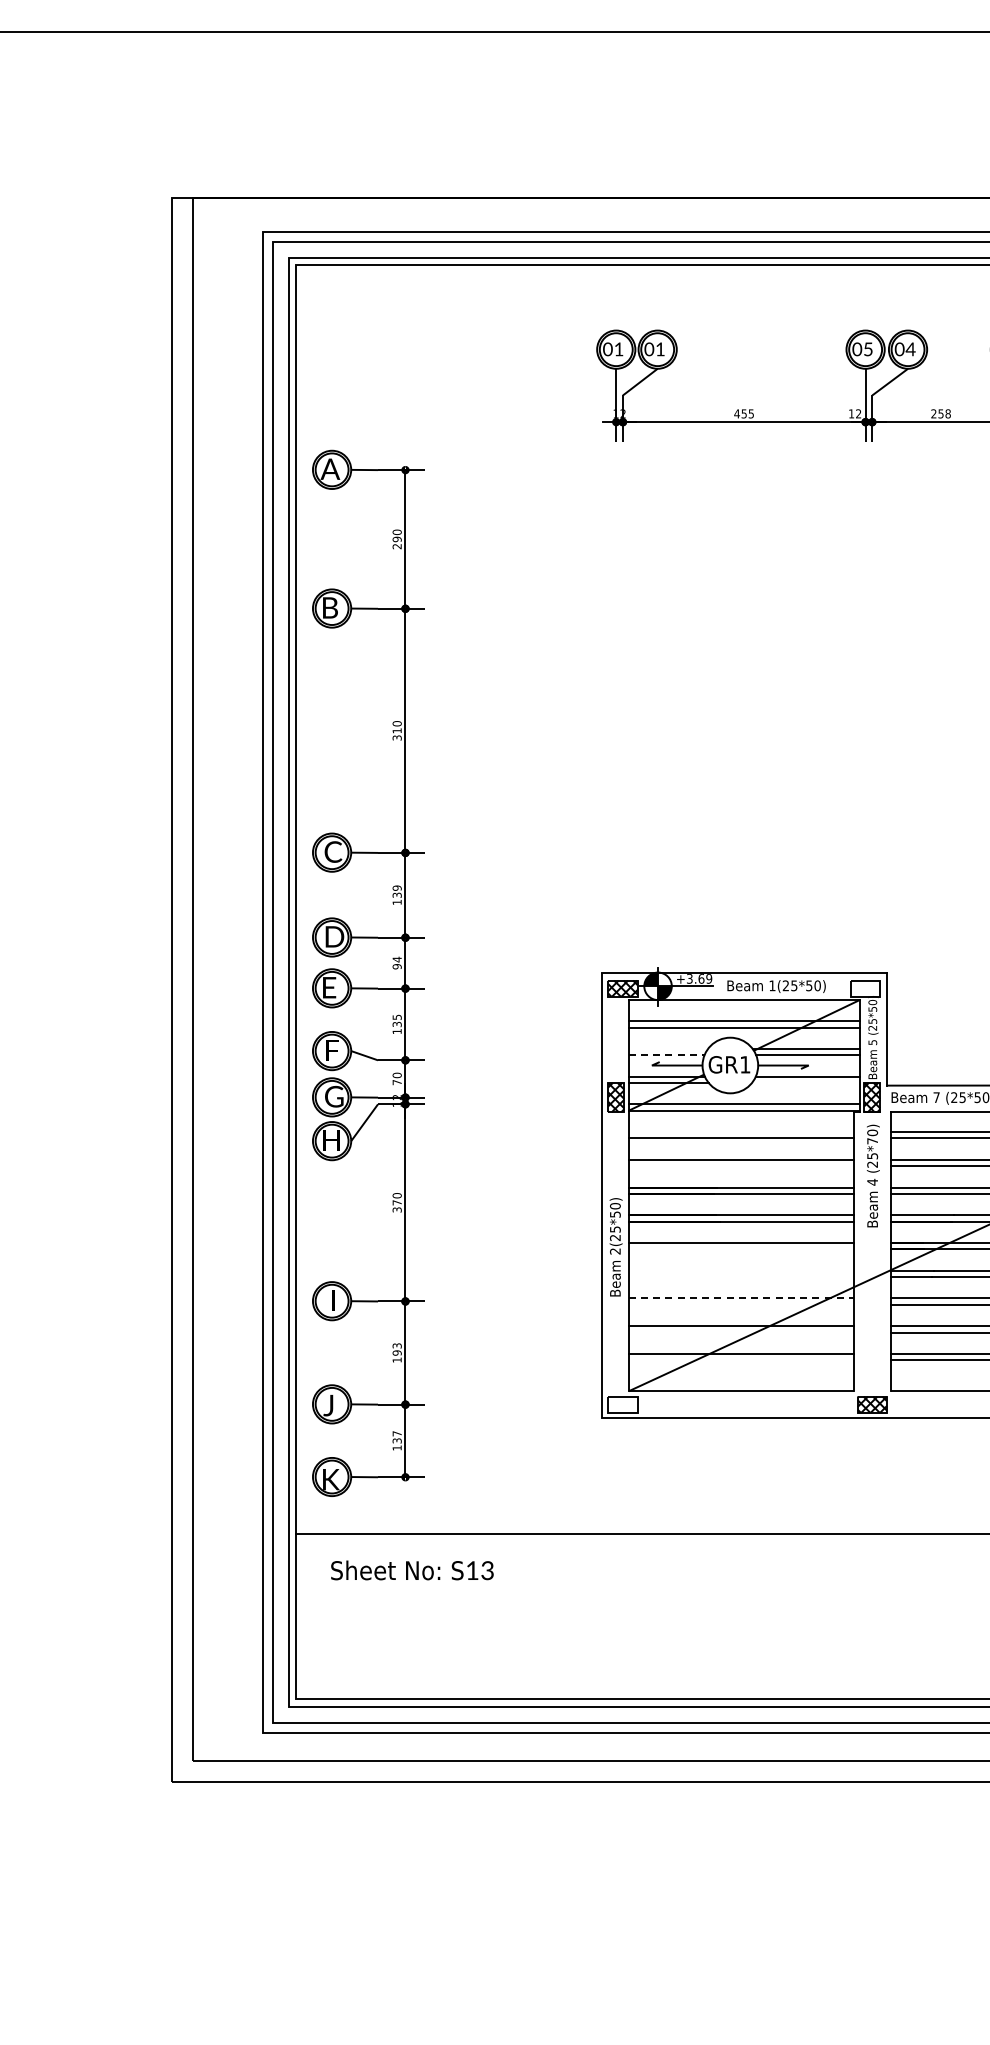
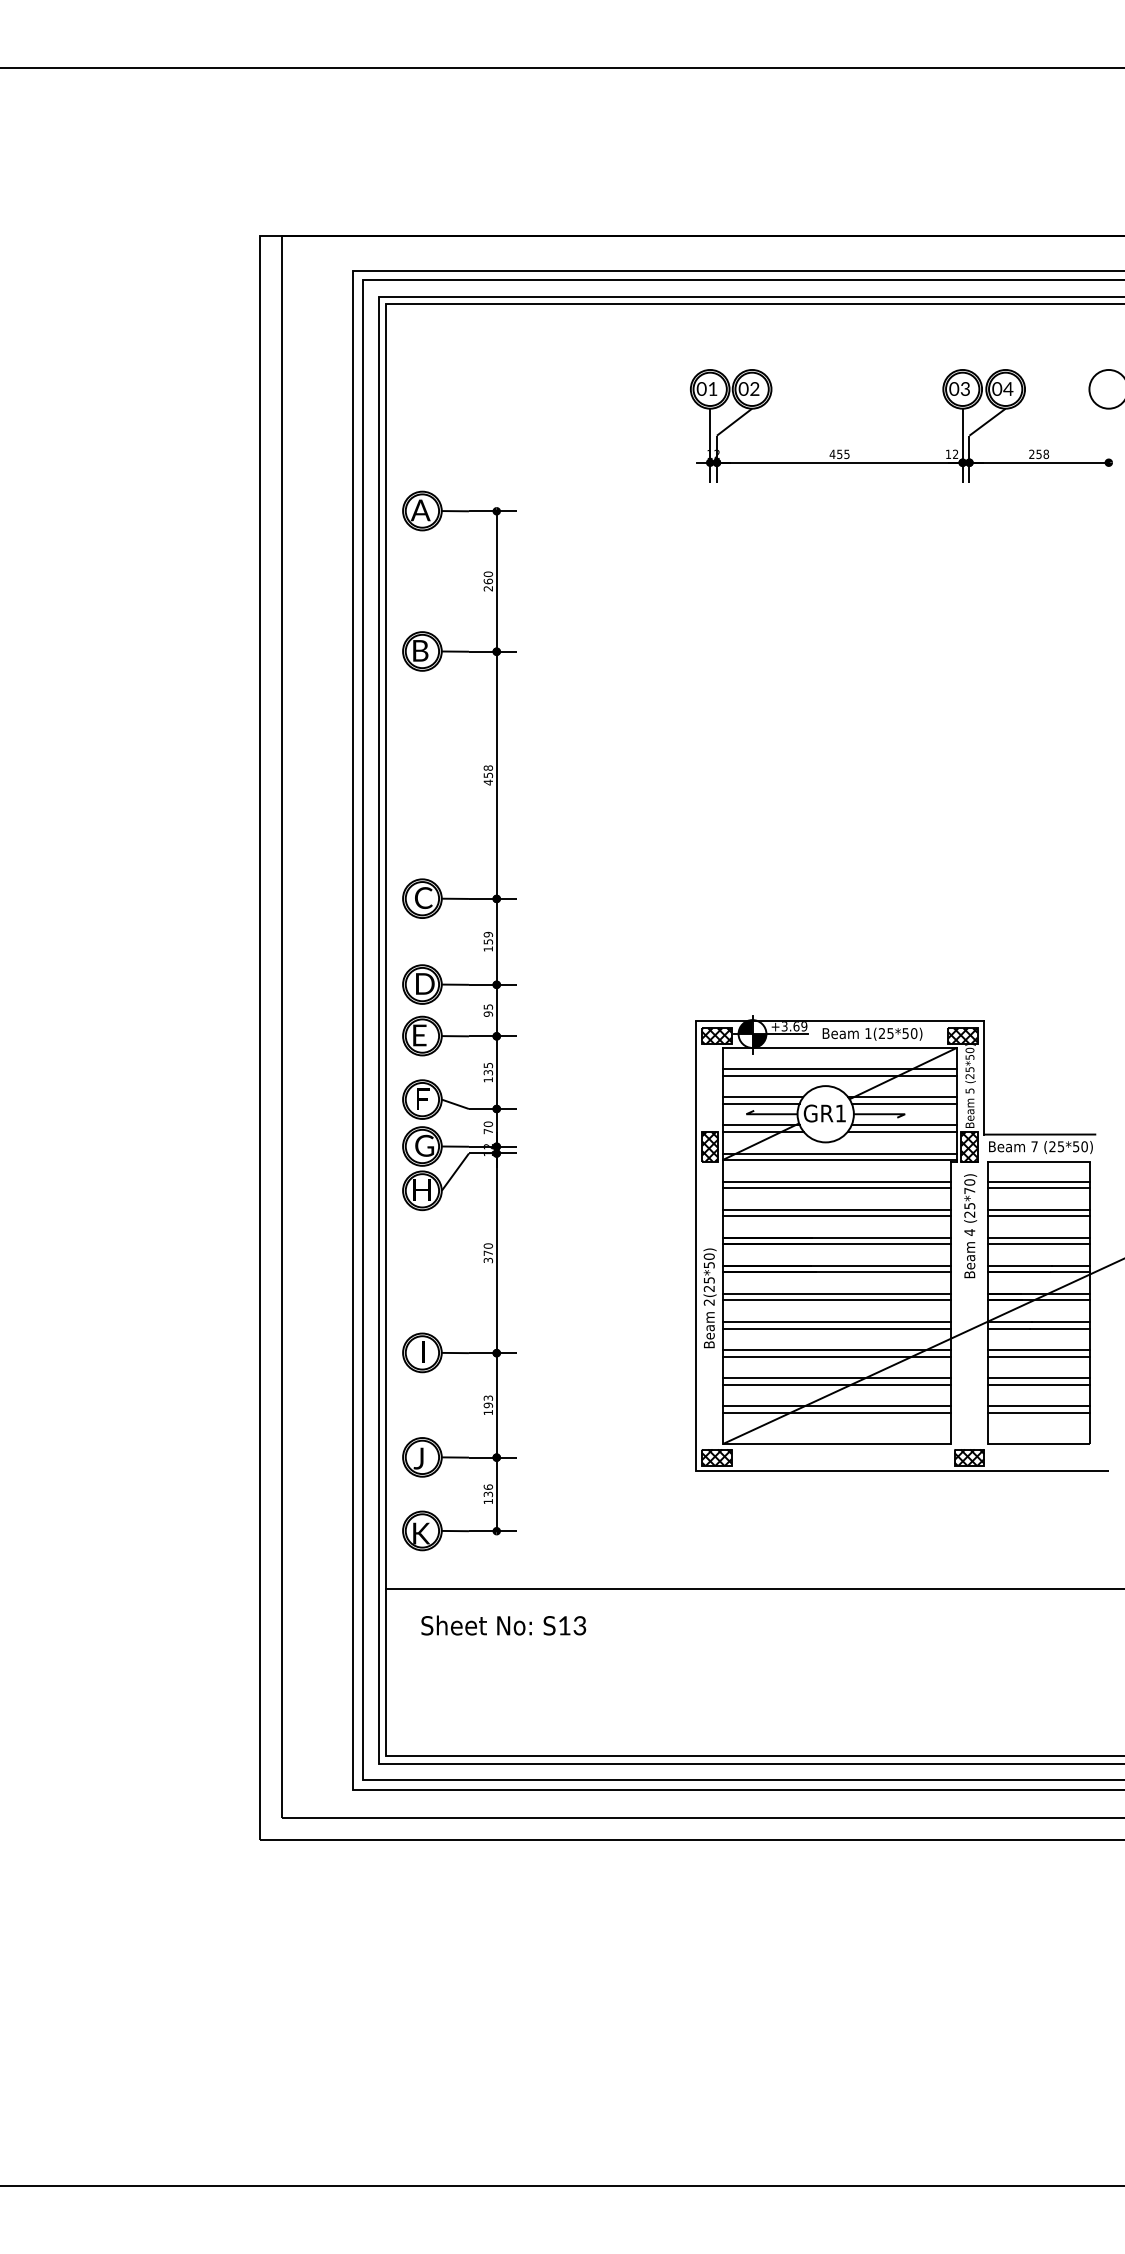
text: (660, 348) -> (754, 388), 01 -> 02
text: (867, 348) -> (964, 388), 05 -> 03
text: (397, 539) -> (488, 581), 290 -> 260
text: (397, 731) -> (488, 775), 310 -> 458
text: (396, 894) -> (487, 941), 139 -> 159
text: (397, 959) -> (488, 1006), 94 -> 95
hatch: (865, 988) -> (962, 1036), added
line: (667, 1048) -> (762, 1097), added
line: (666, 1054) -> (761, 1103), dashed -> solid
line: (806, 1082) -> (902, 1131), added
line: (740, 1131) -> (836, 1181), added
line: (740, 1166) -> (836, 1216), added
line: (740, 1249) -> (836, 1300), added
line: (740, 1271) -> (836, 1322), added
line: (740, 1277) -> (836, 1328), added
line: (740, 1298) -> (836, 1350), dashed -> solid
line: (740, 1304) -> (836, 1356), added
line: (740, 1332) -> (836, 1384), added
line: (740, 1360) -> (836, 1412), added
hatch: (622, 1404) -> (716, 1457), added
text: (396, 1433) -> (487, 1486), 137 -> 136

